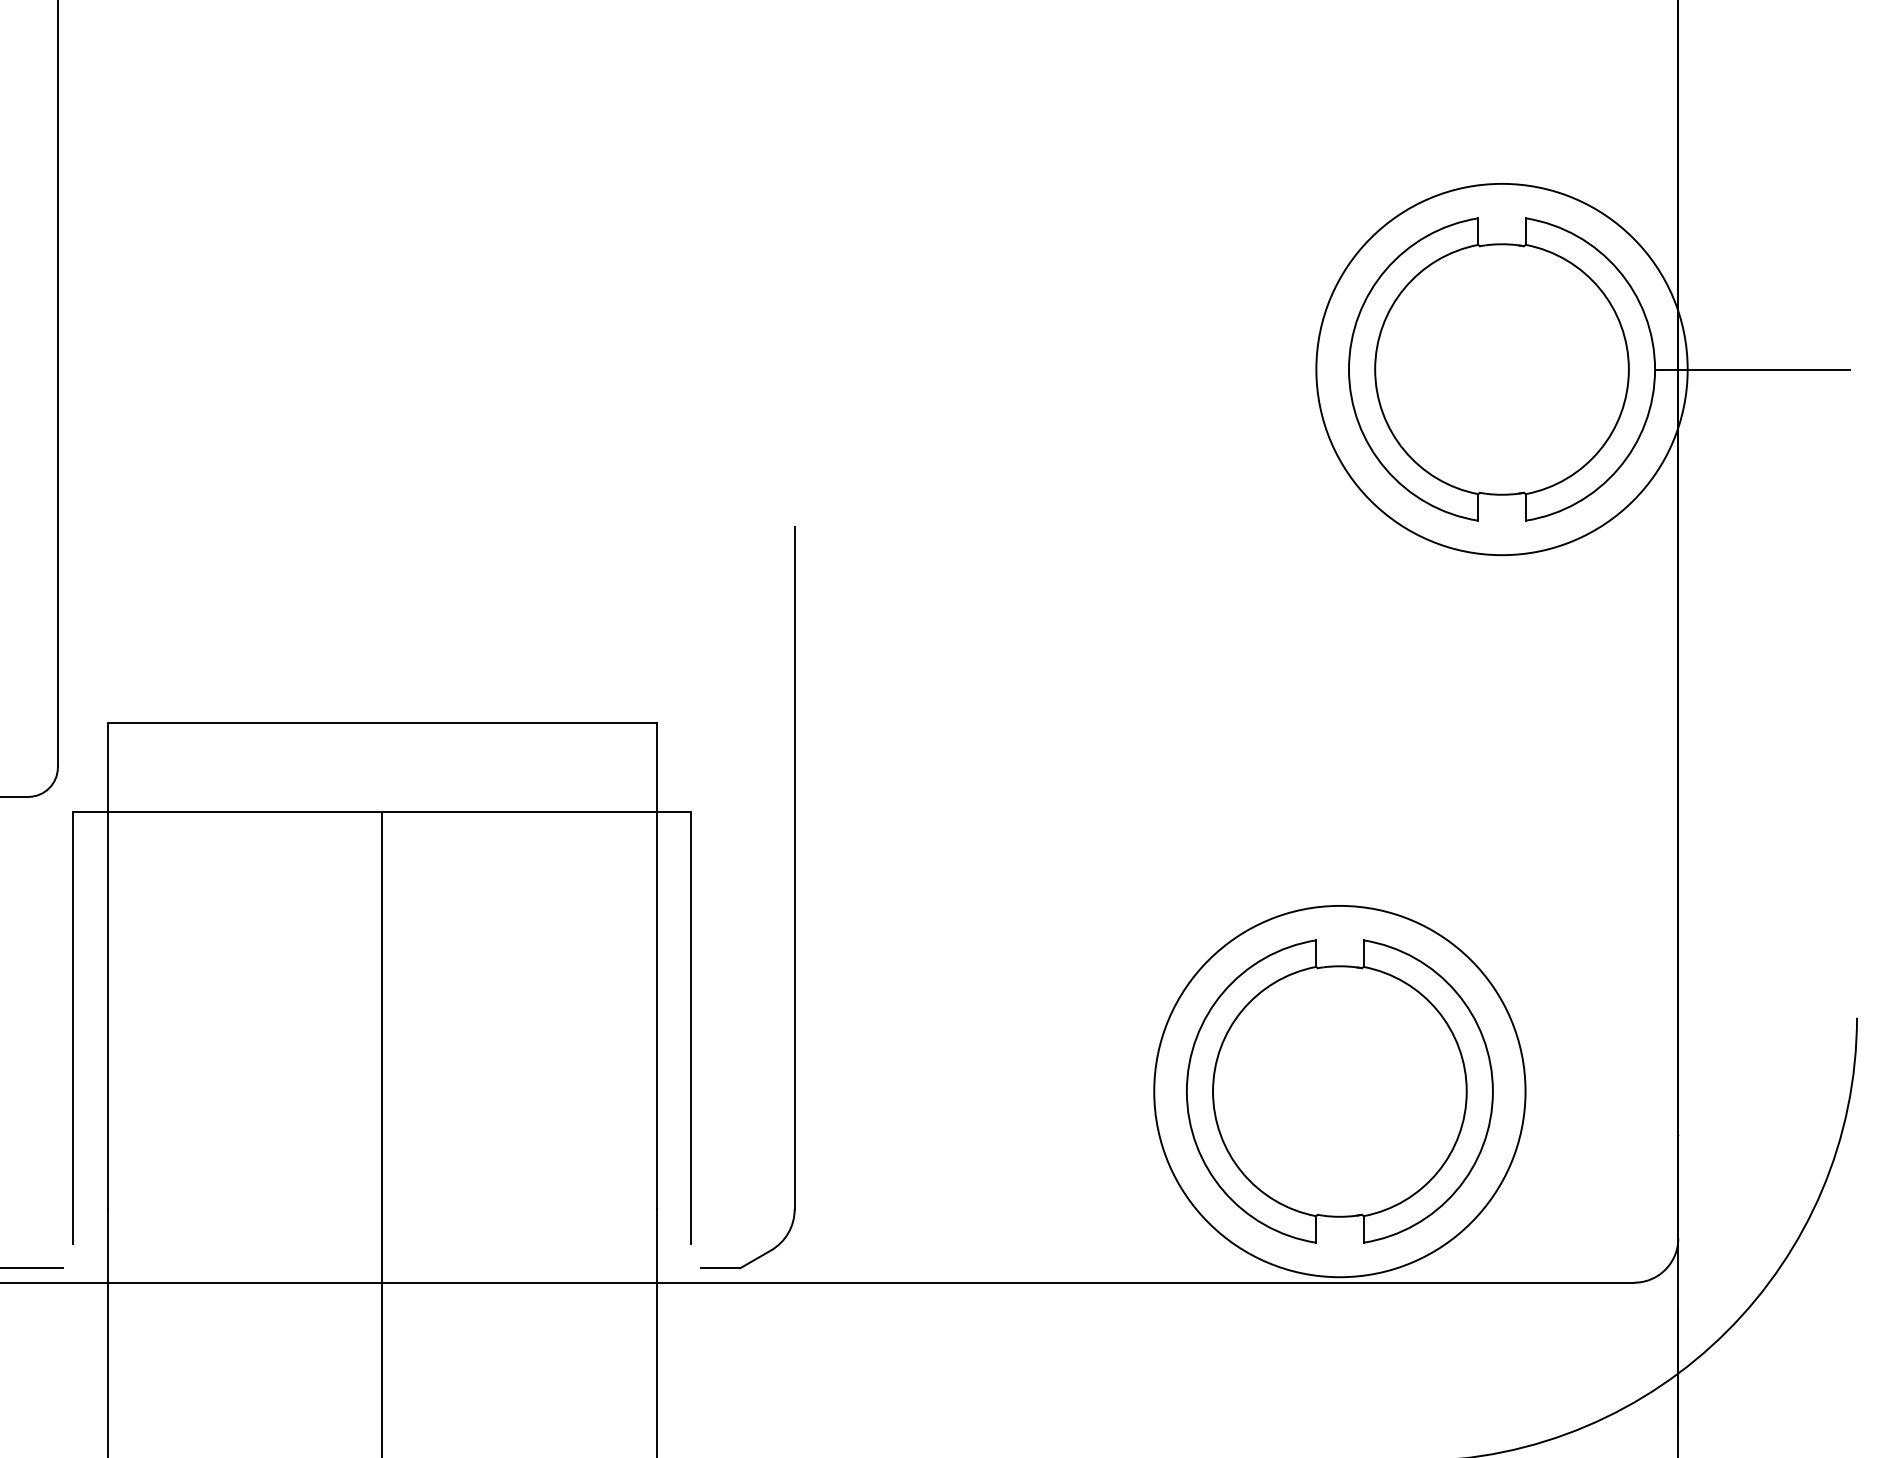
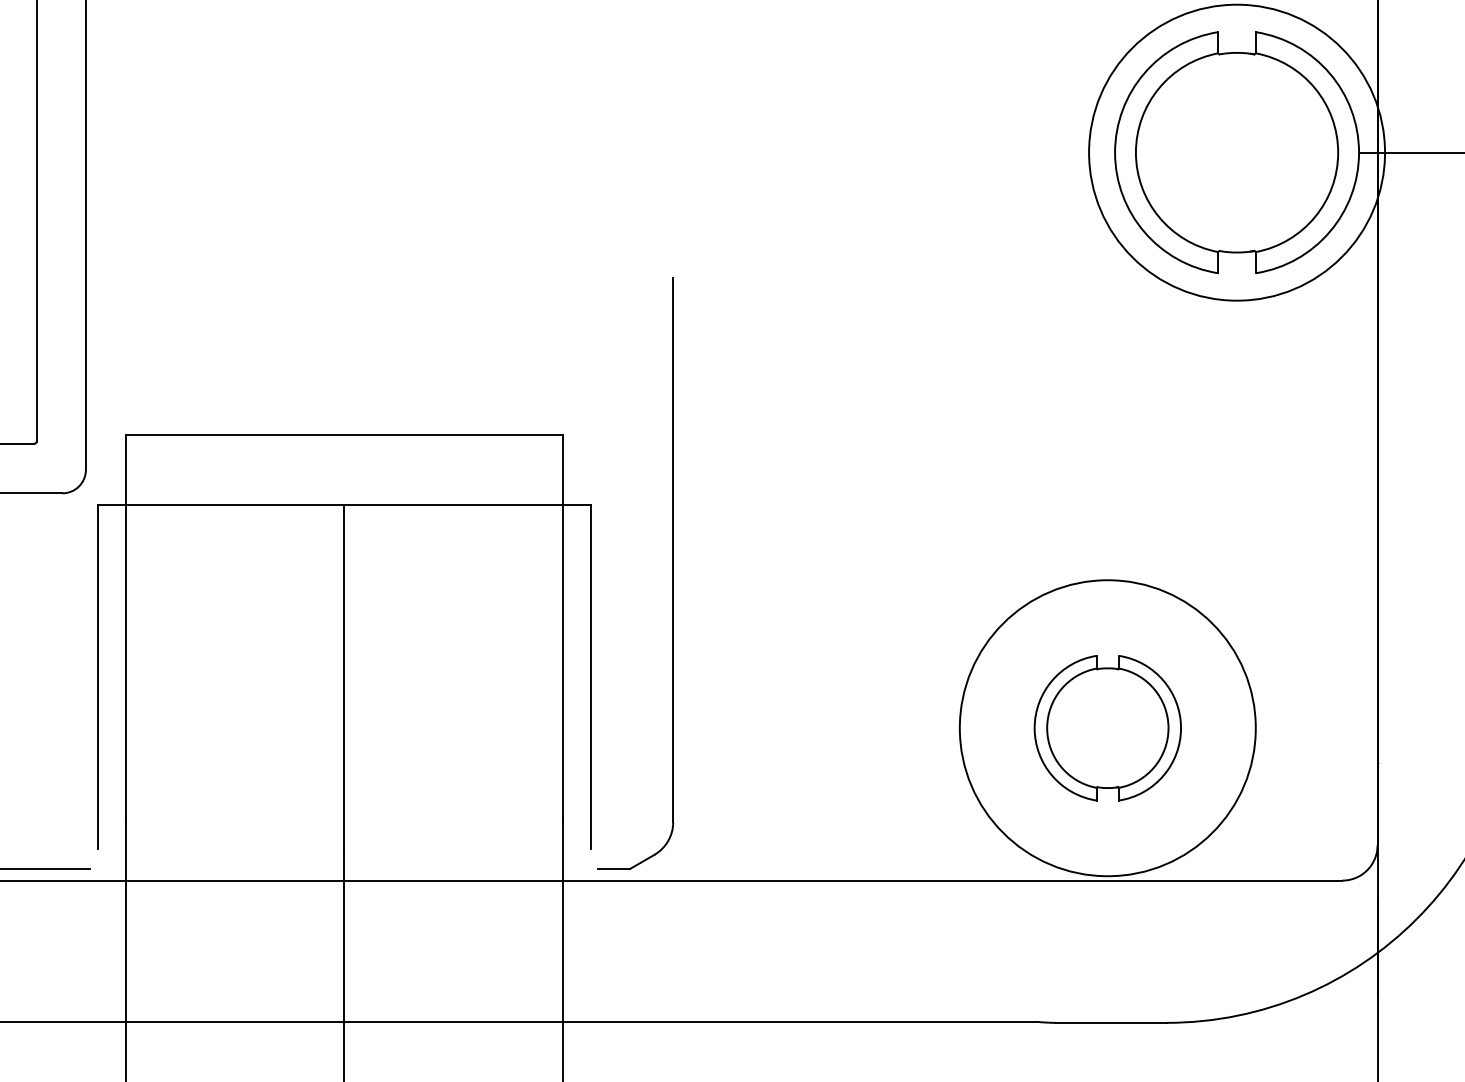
part: (1339, 1091) -> (1107, 728), size x0.6

